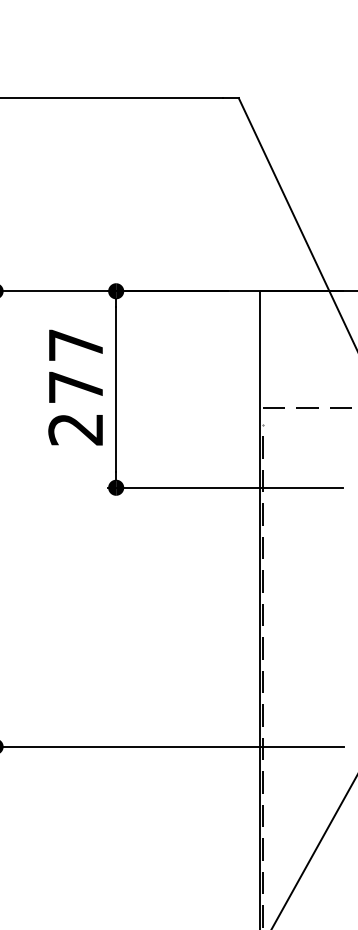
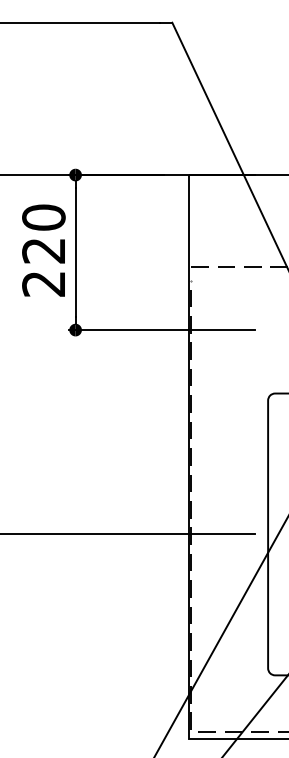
text: (75, 365) -> (43, 233), 277 -> 220

